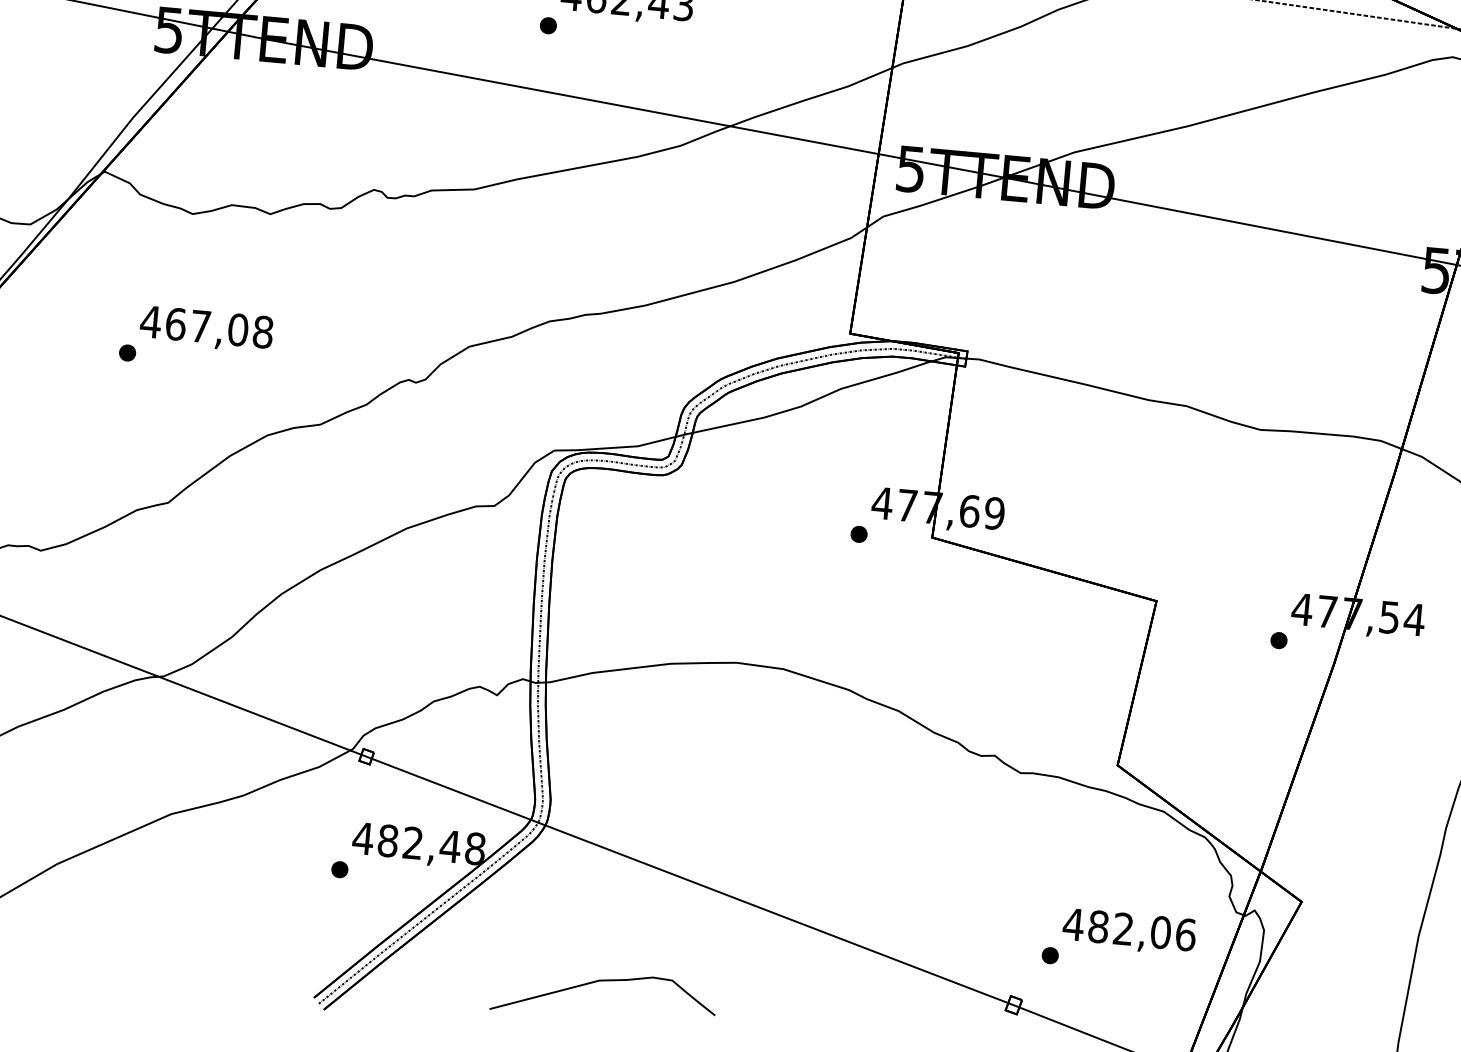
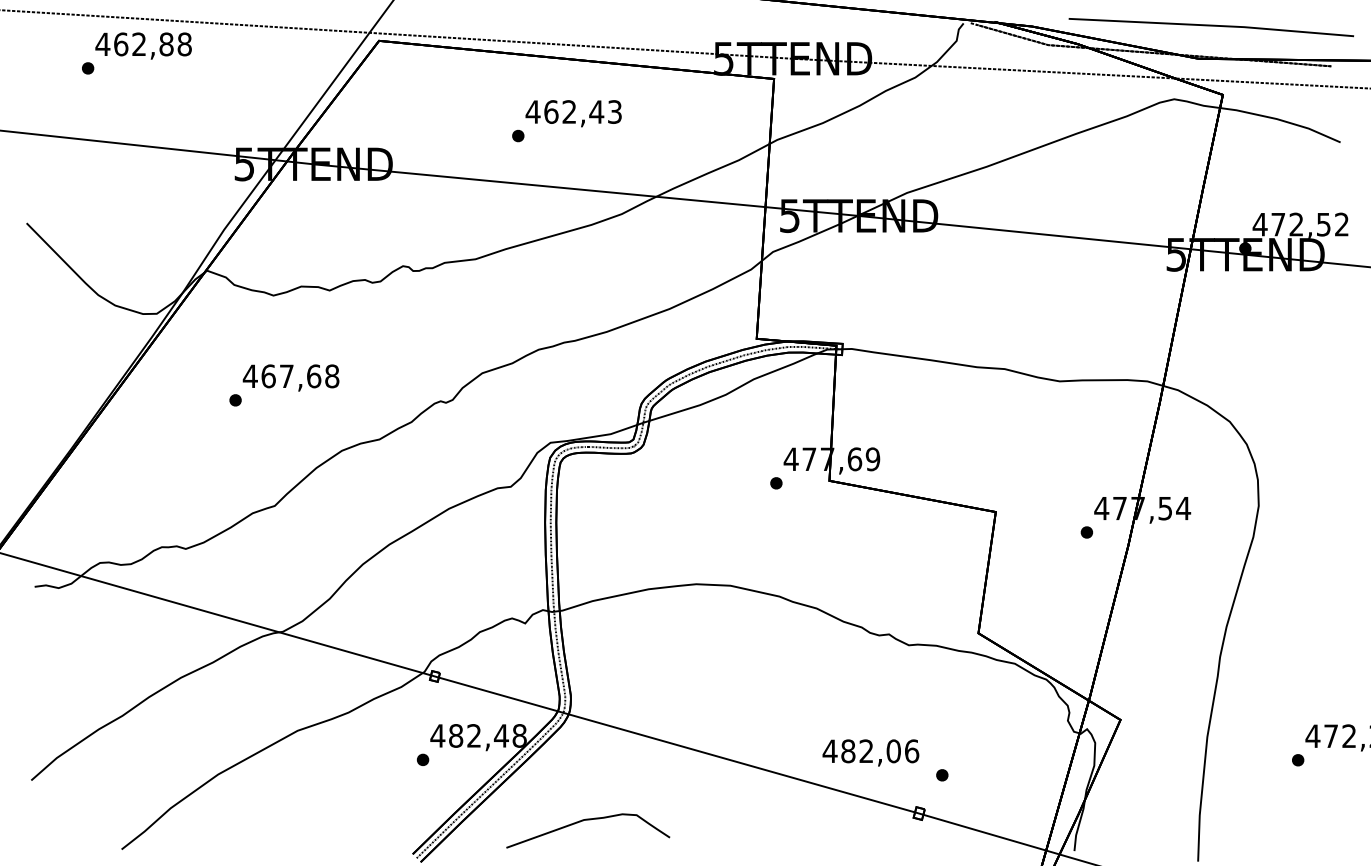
text: (238, 328) -> (314, 375), 467,08 -> 467,68
text: (1128, 931) -> (870, 752), moved
curve: (605, 981) -> (588, 820), moved

